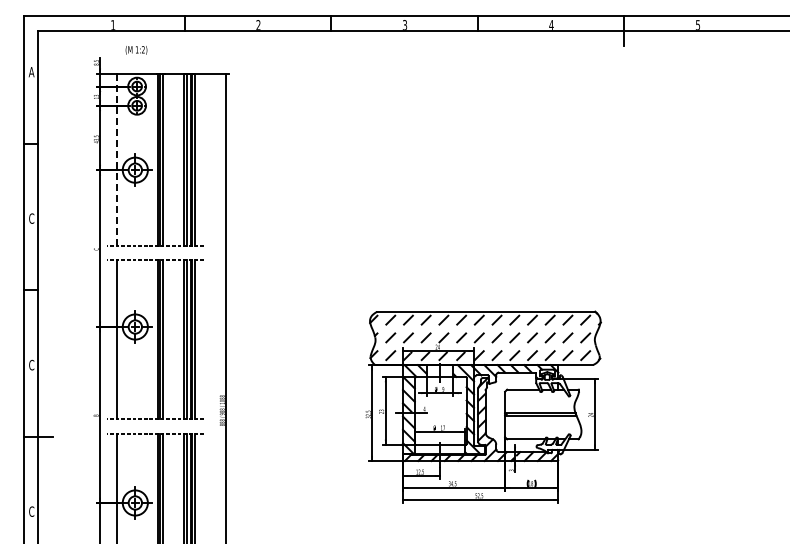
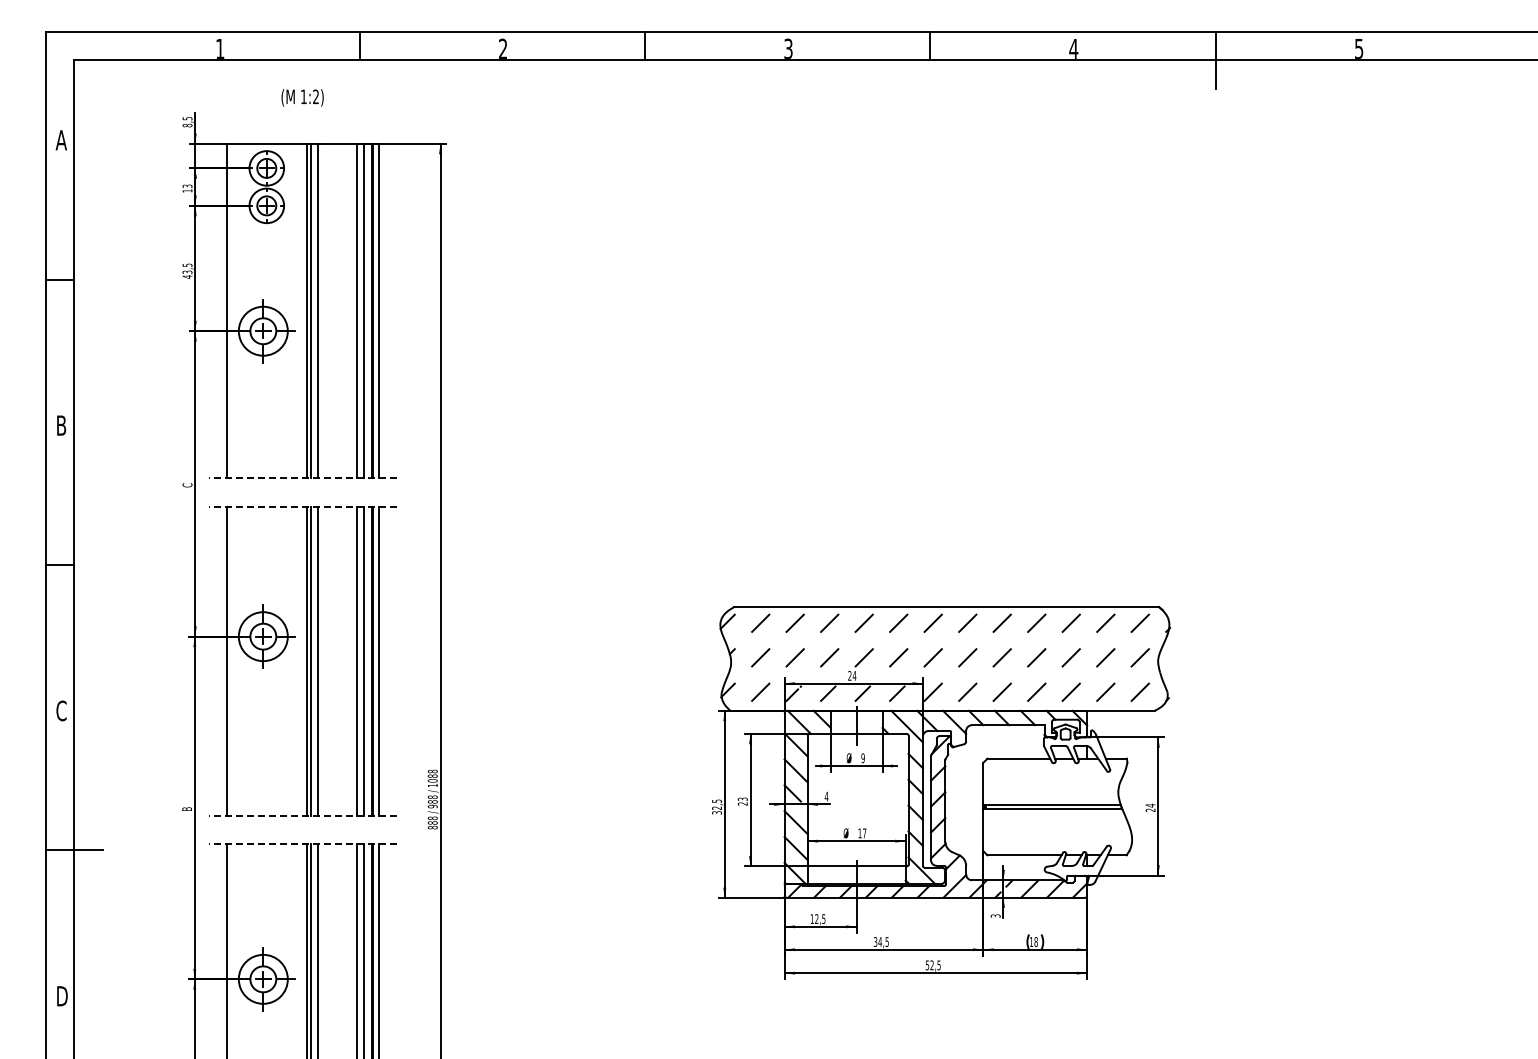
text: (136, 50) -> (302, 98), moved
line: (116, 159) -> (226, 310), dashed -> solid
text: (31, 218) -> (61, 425), C -> B
text: (31, 511) -> (61, 995), C -> D

